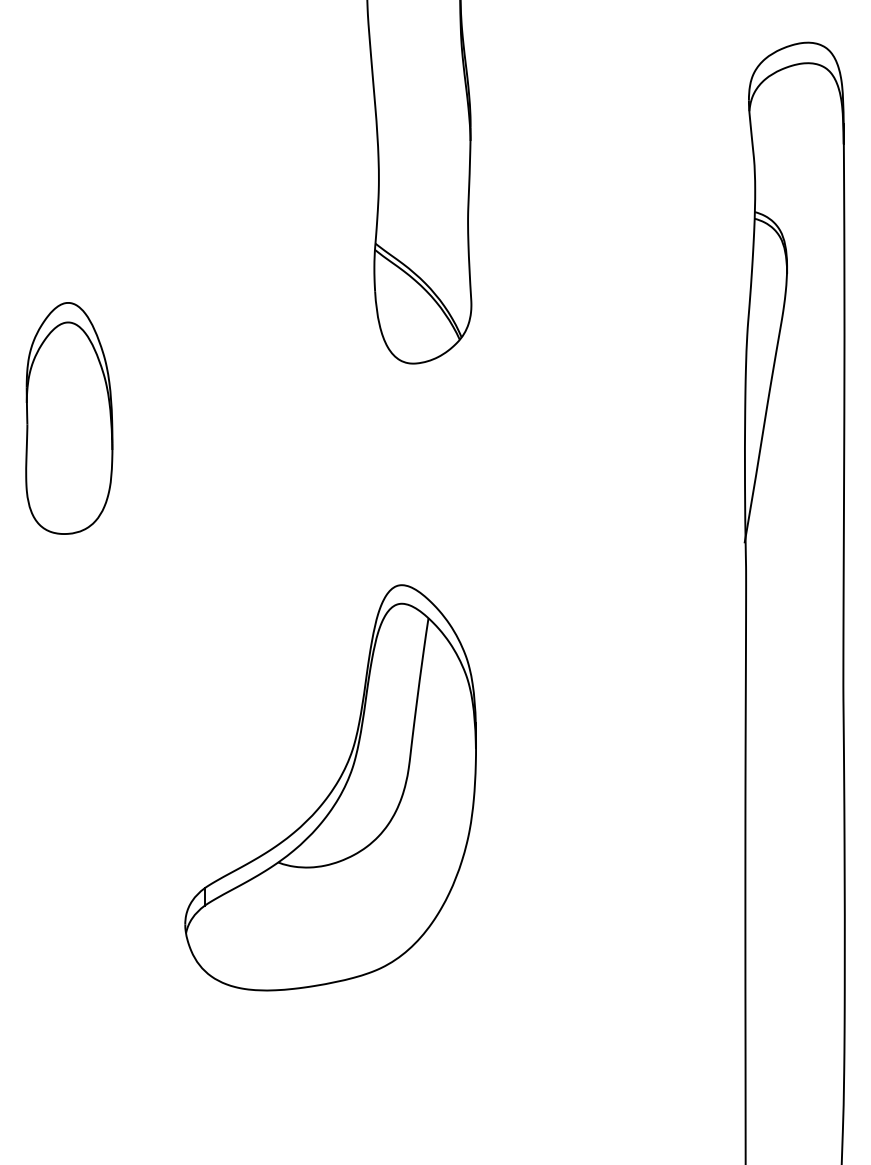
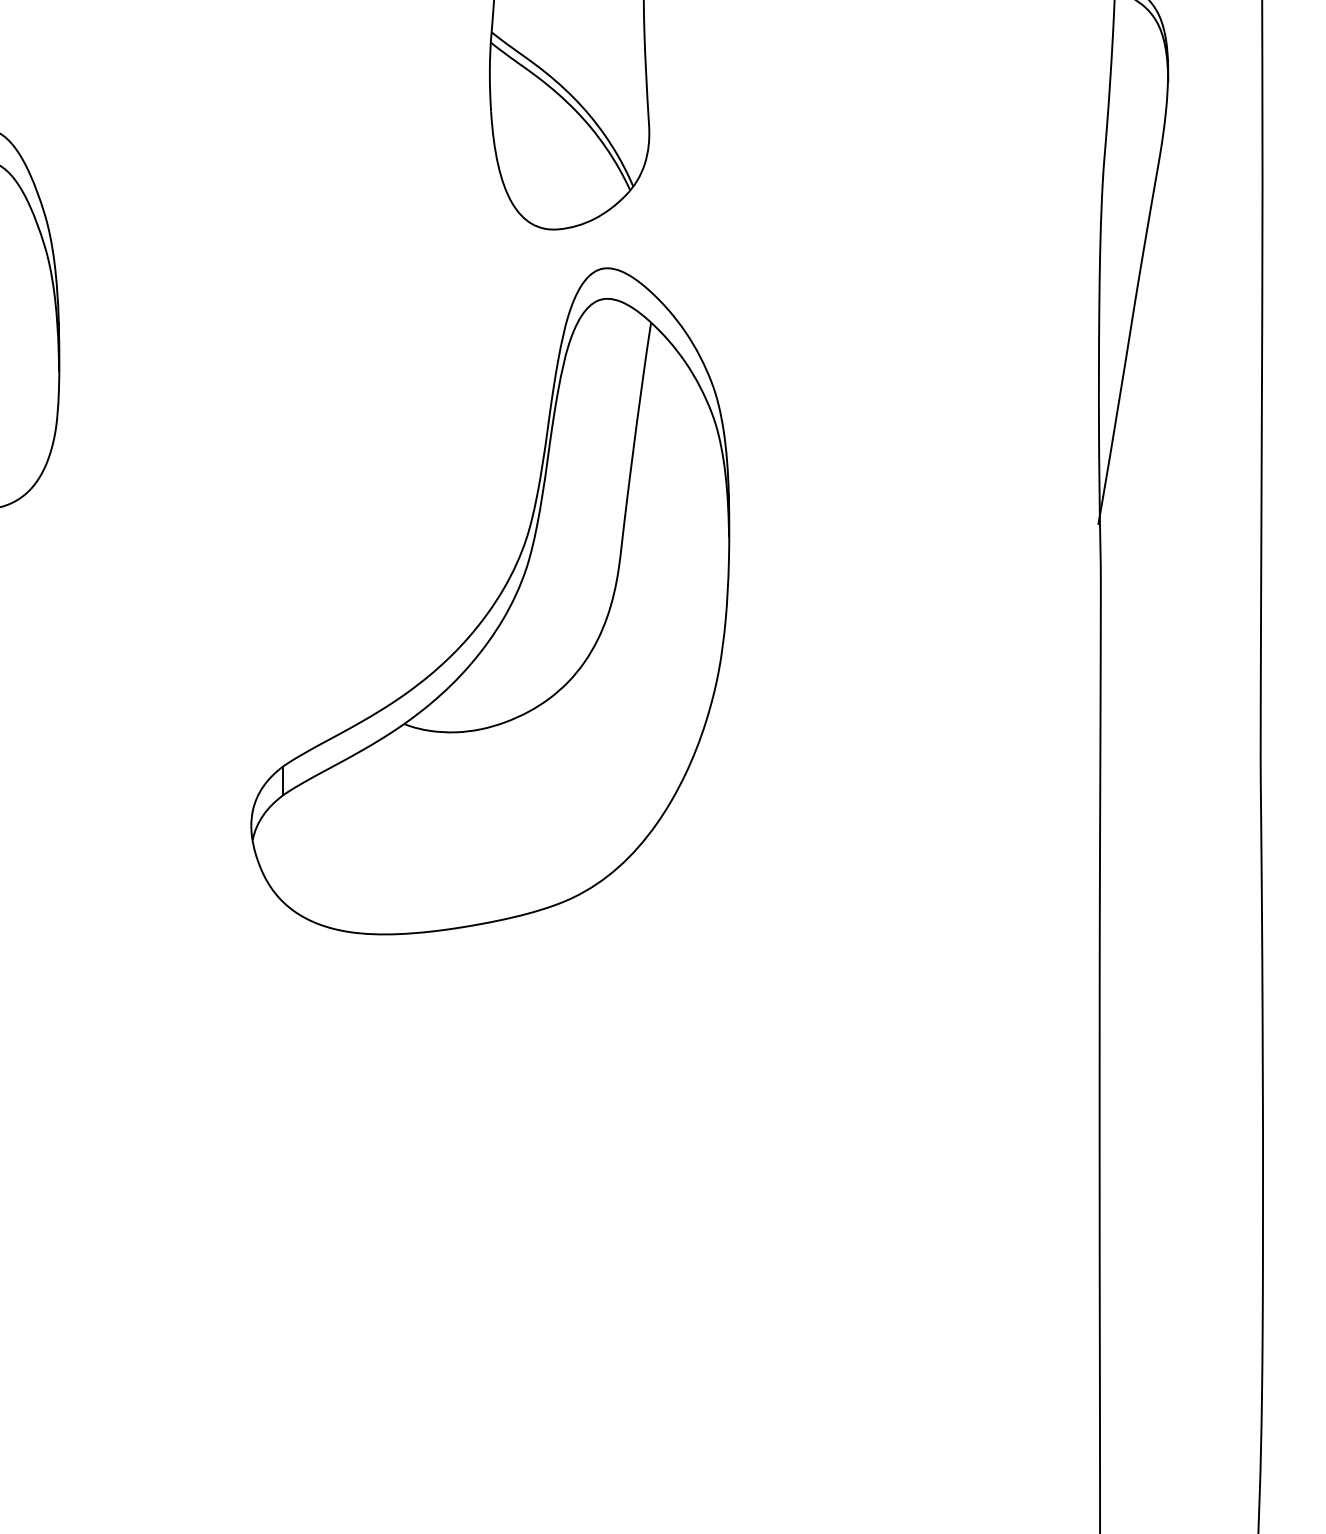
part: (330, 787) -> (490, 600), moved

